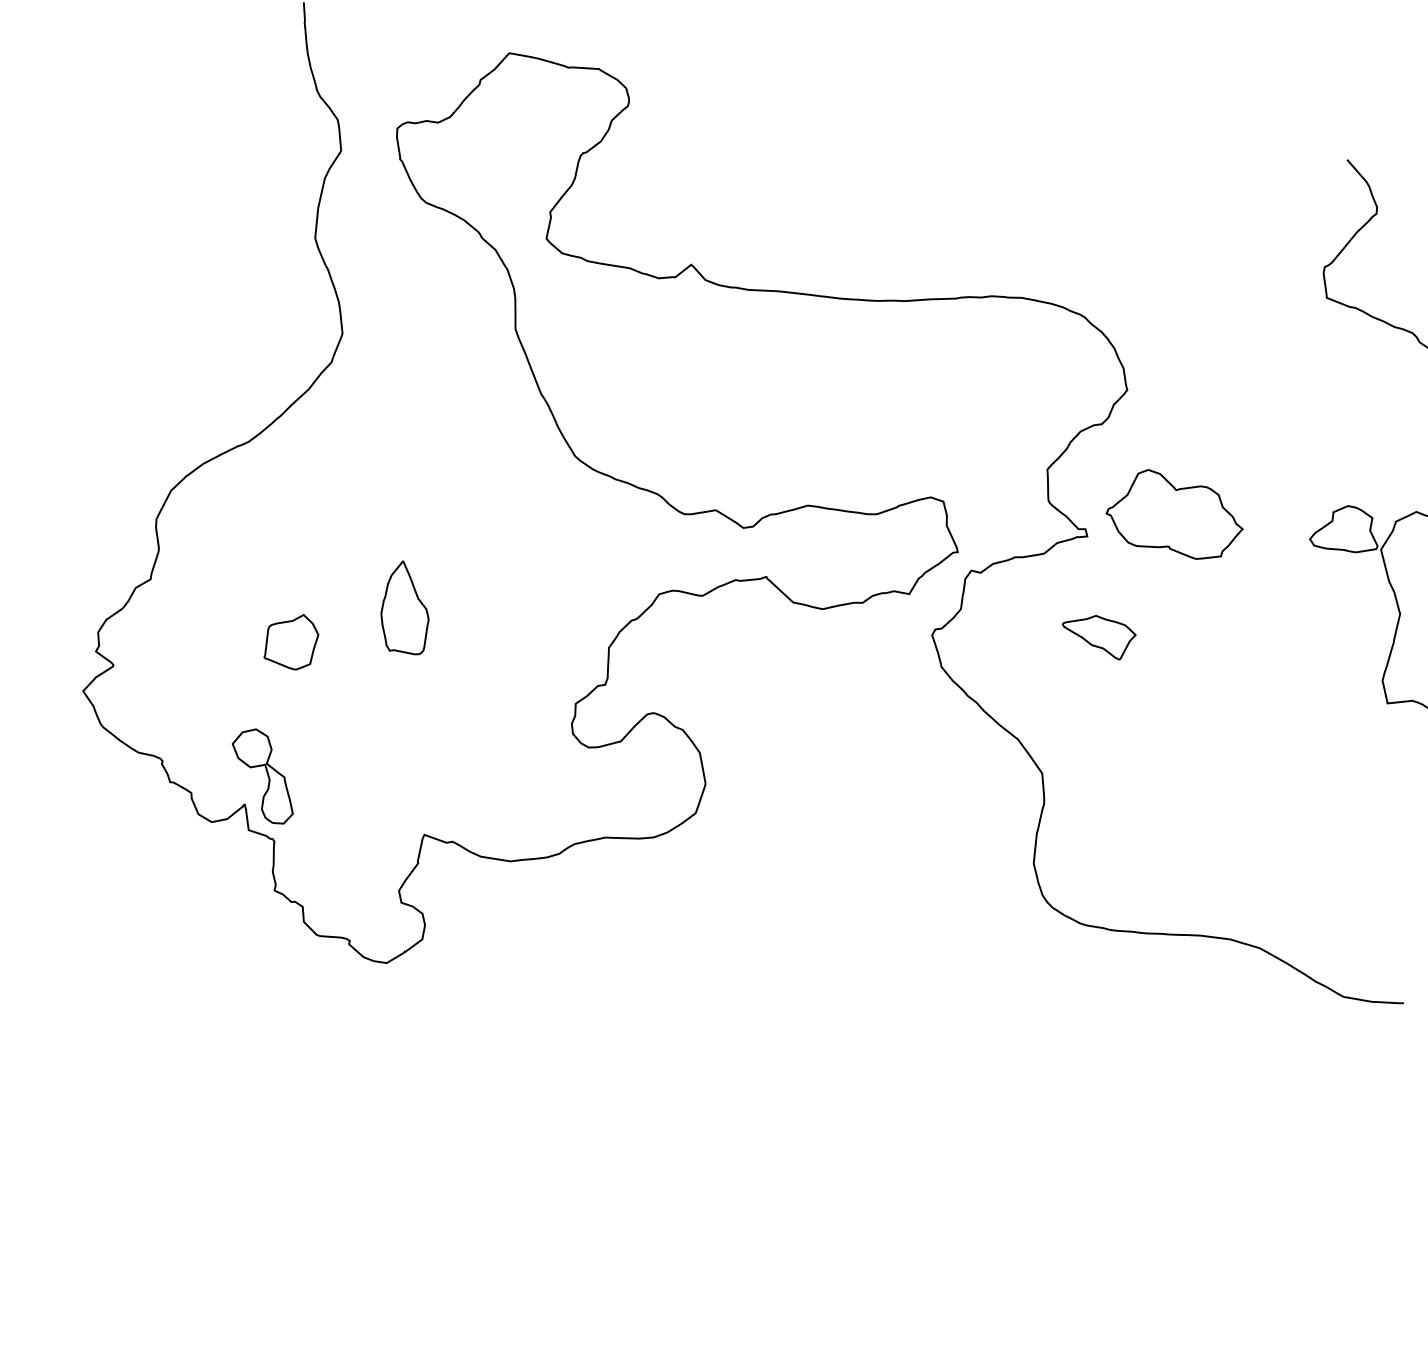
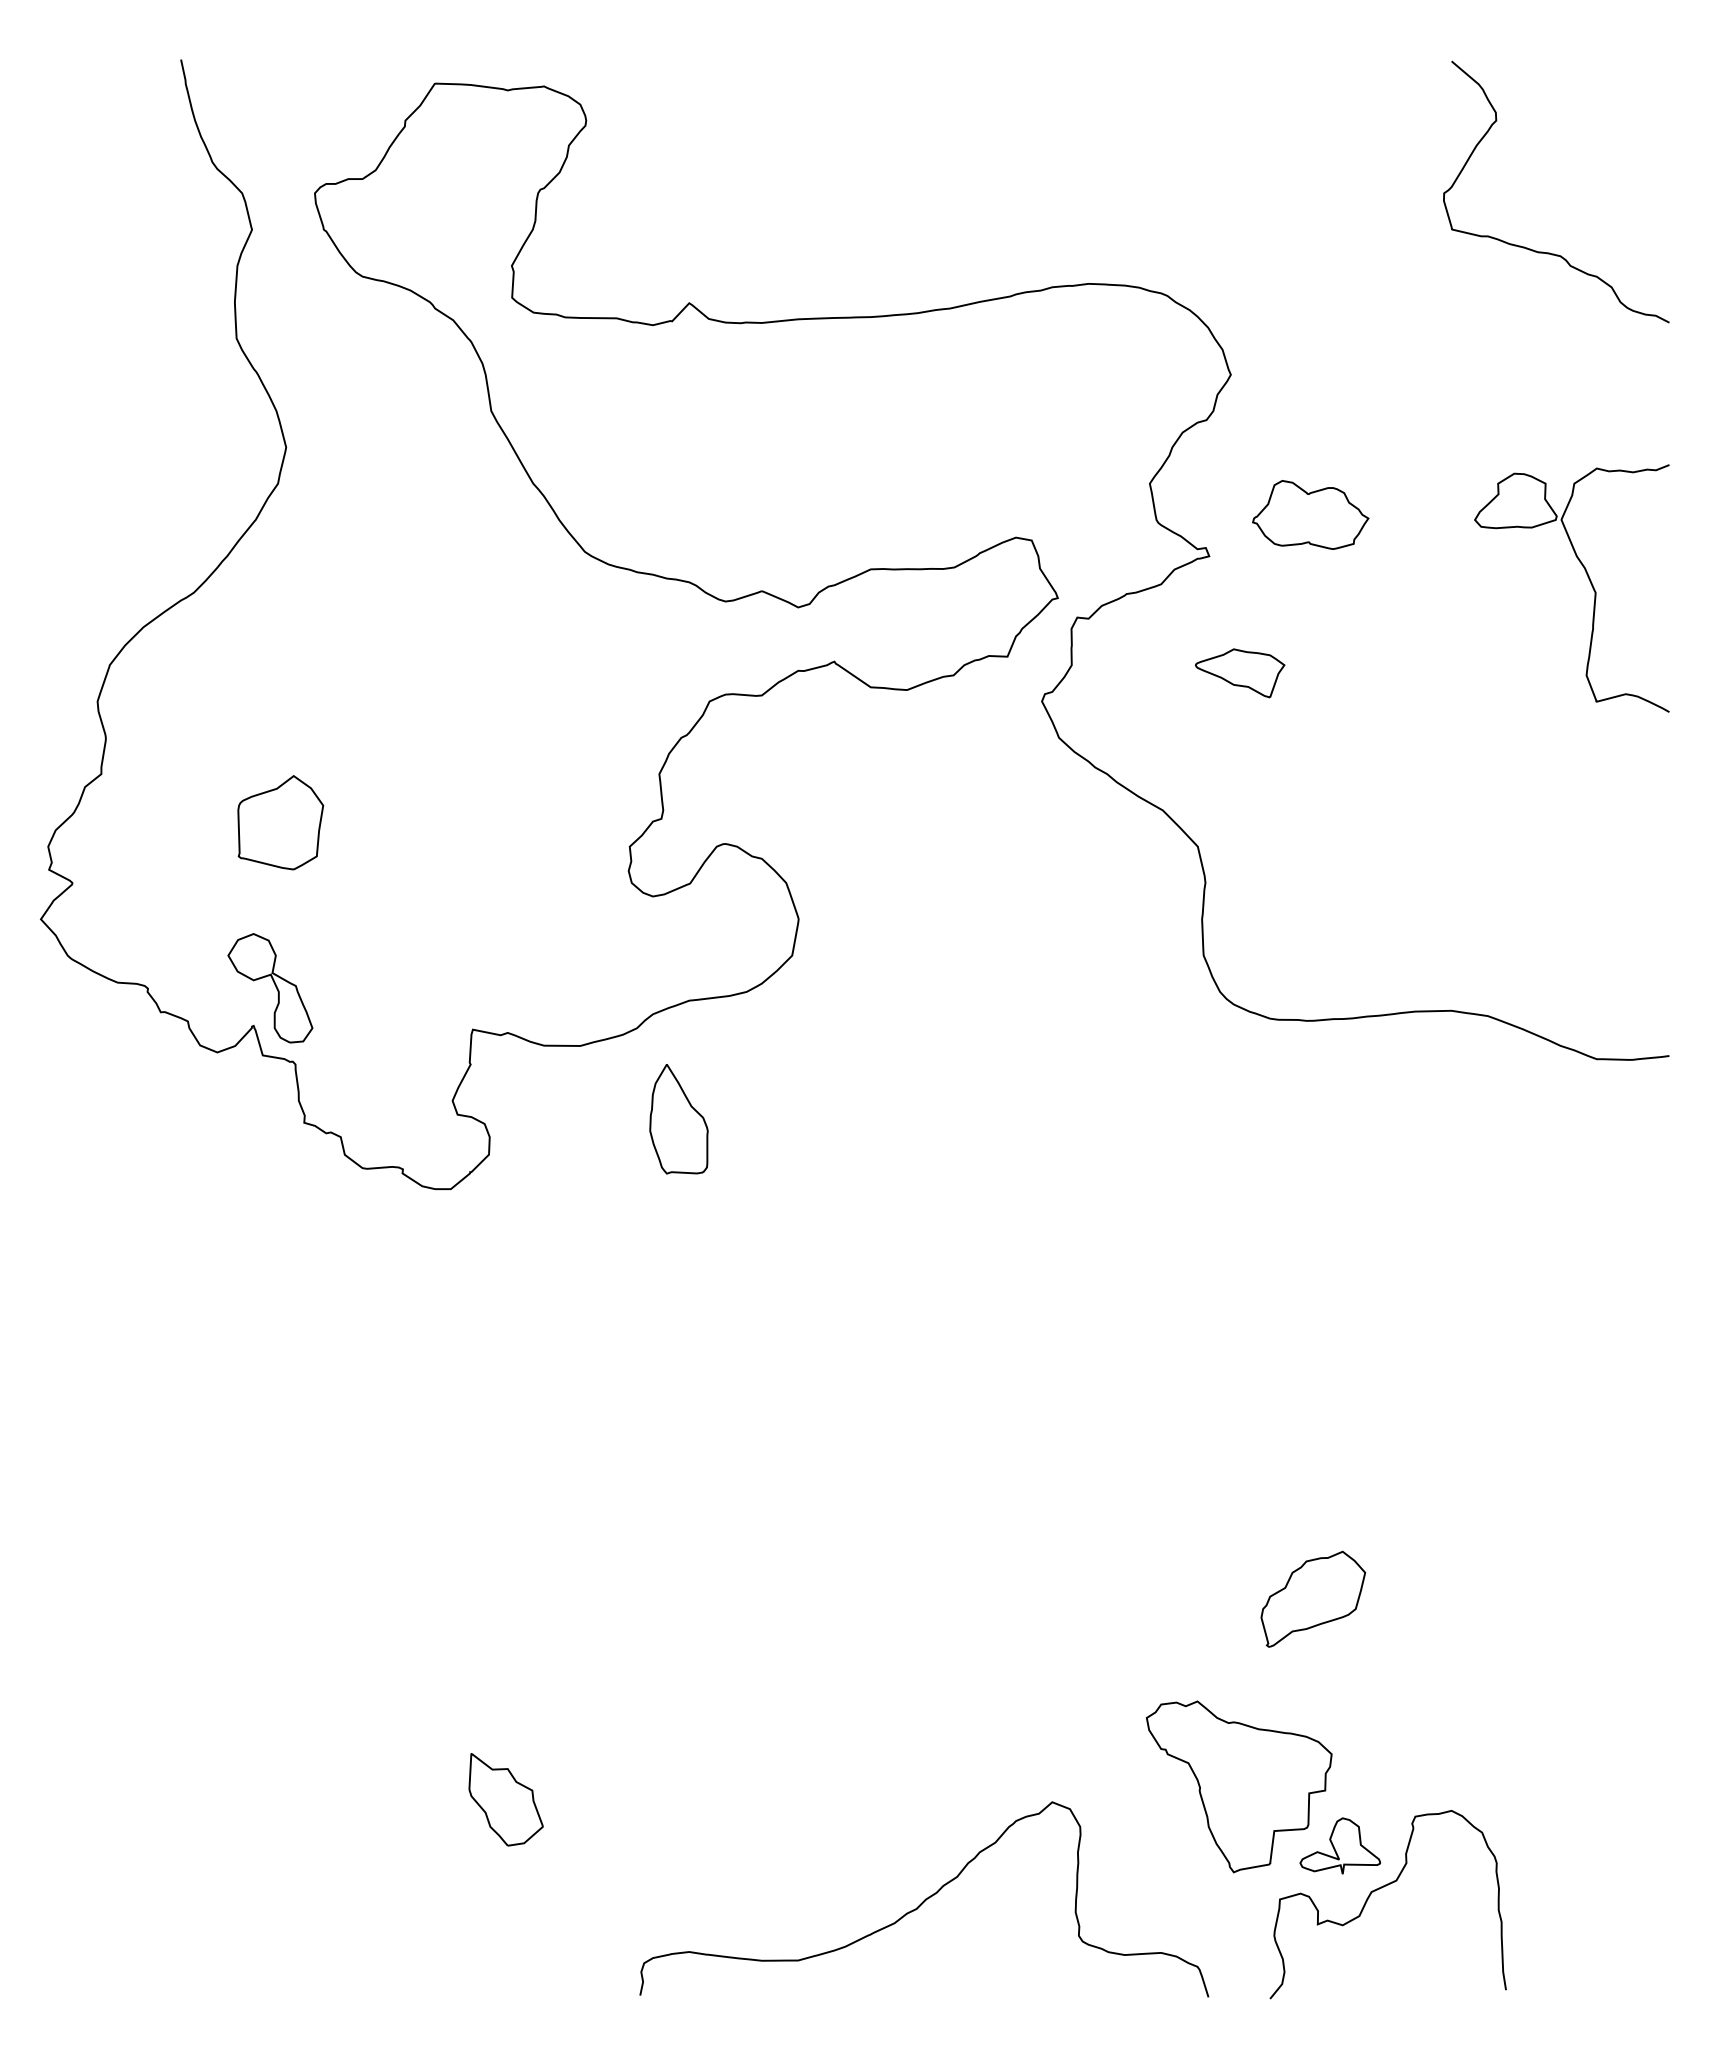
part: (1175, 514) -> (1310, 514), size x0.7
part: (405, 607) -> (678, 1119), moved
part: (291, 641) -> (280, 822), size x1.4

